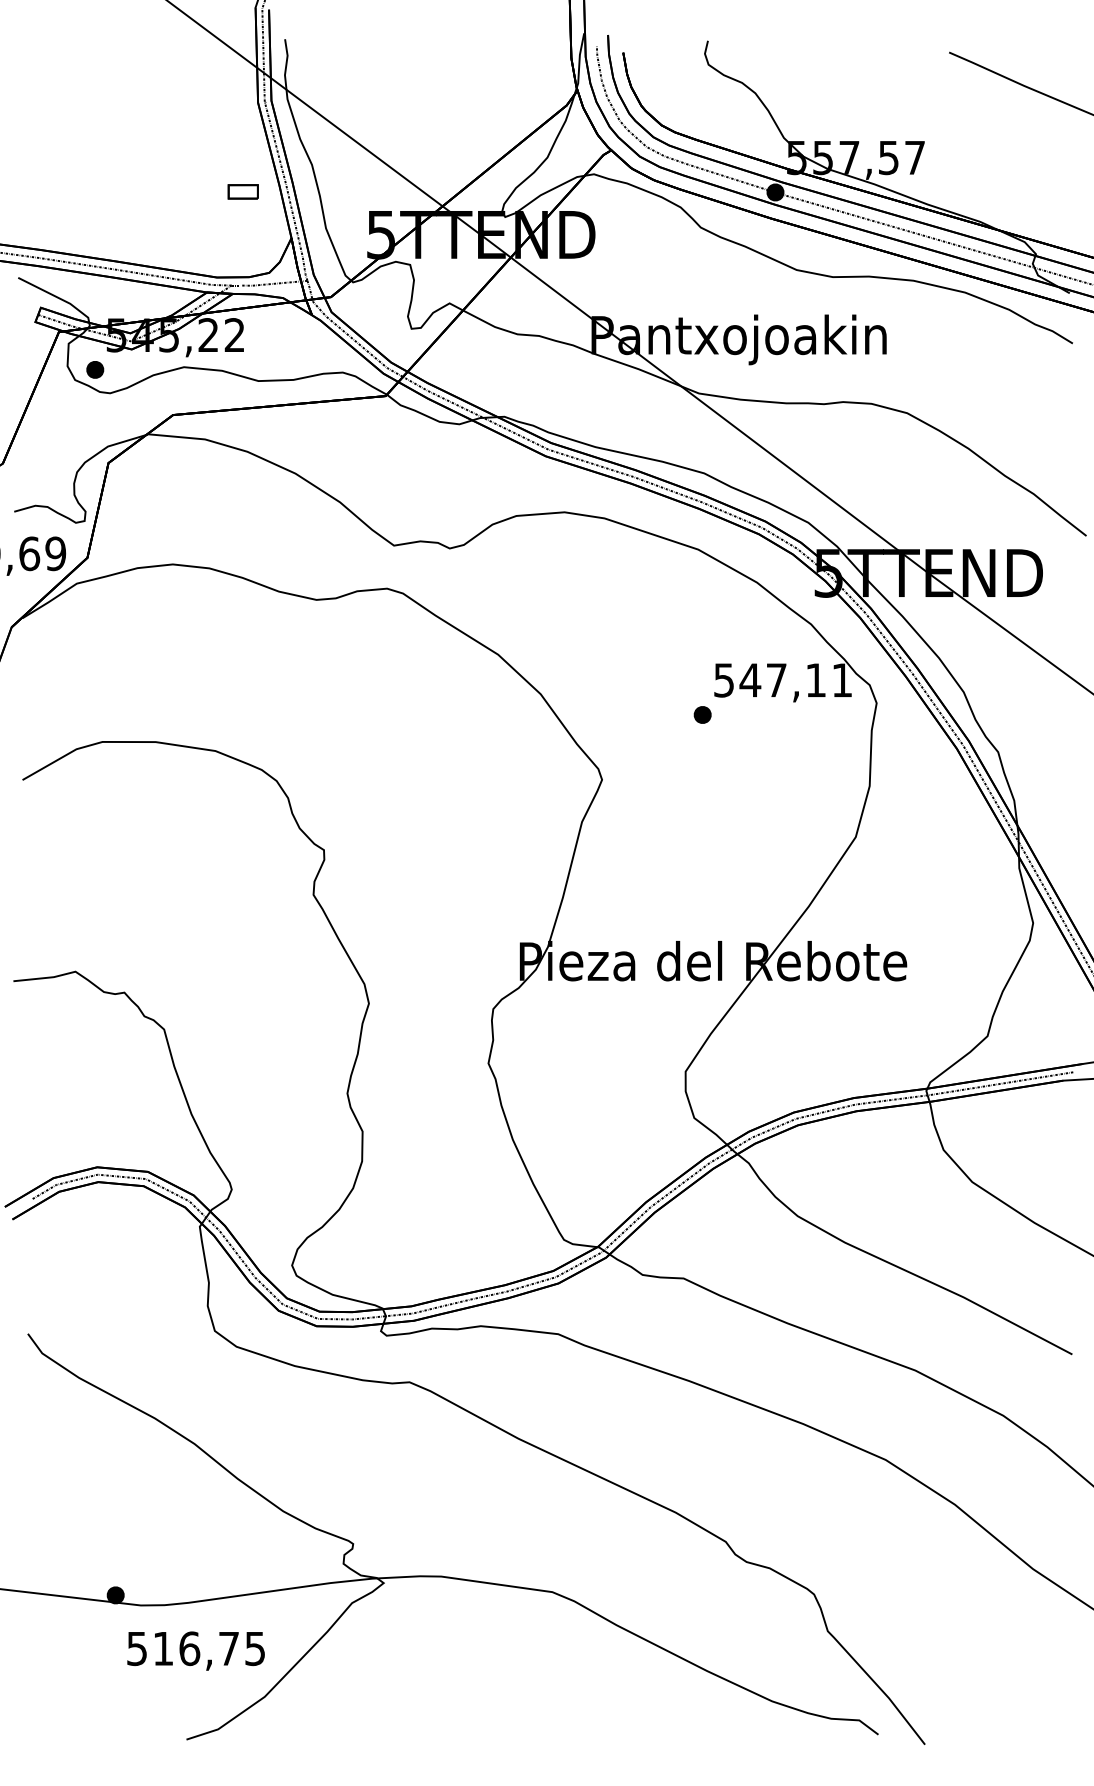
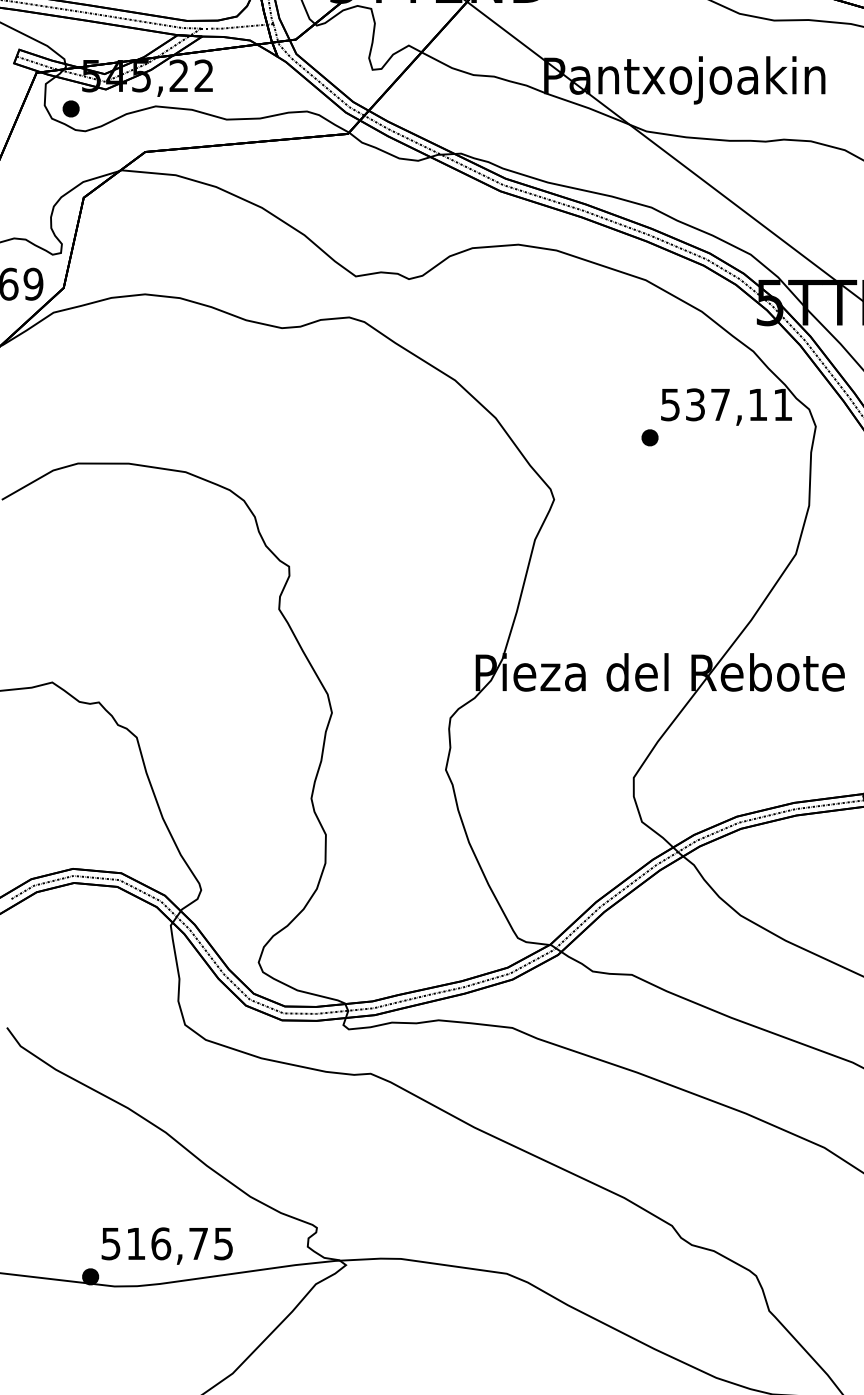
text: (750, 680) -> (695, 404), 547,11 -> 537,11
text: (195, 1650) -> (166, 1245), moved

